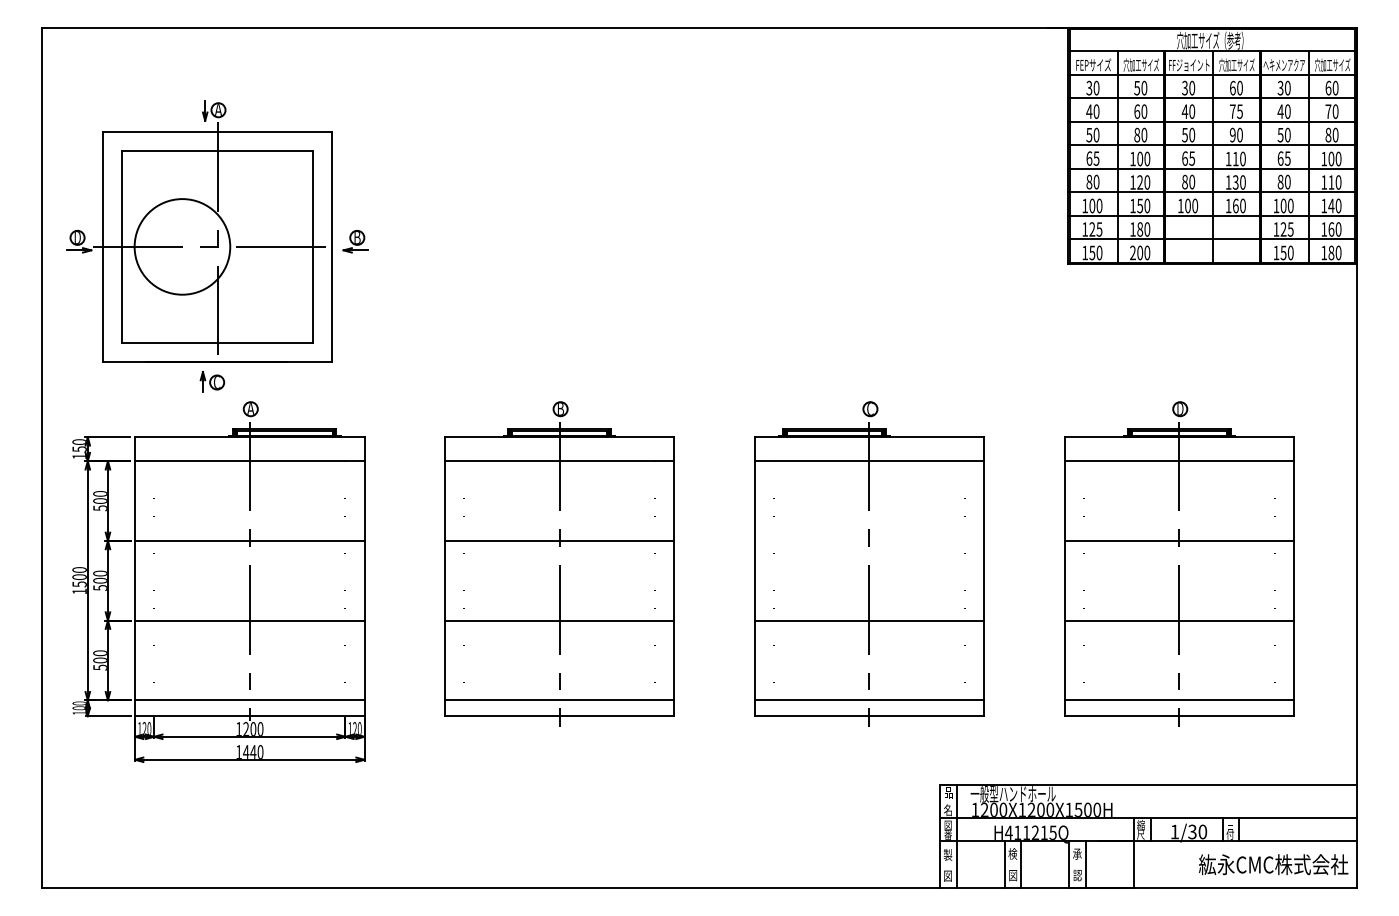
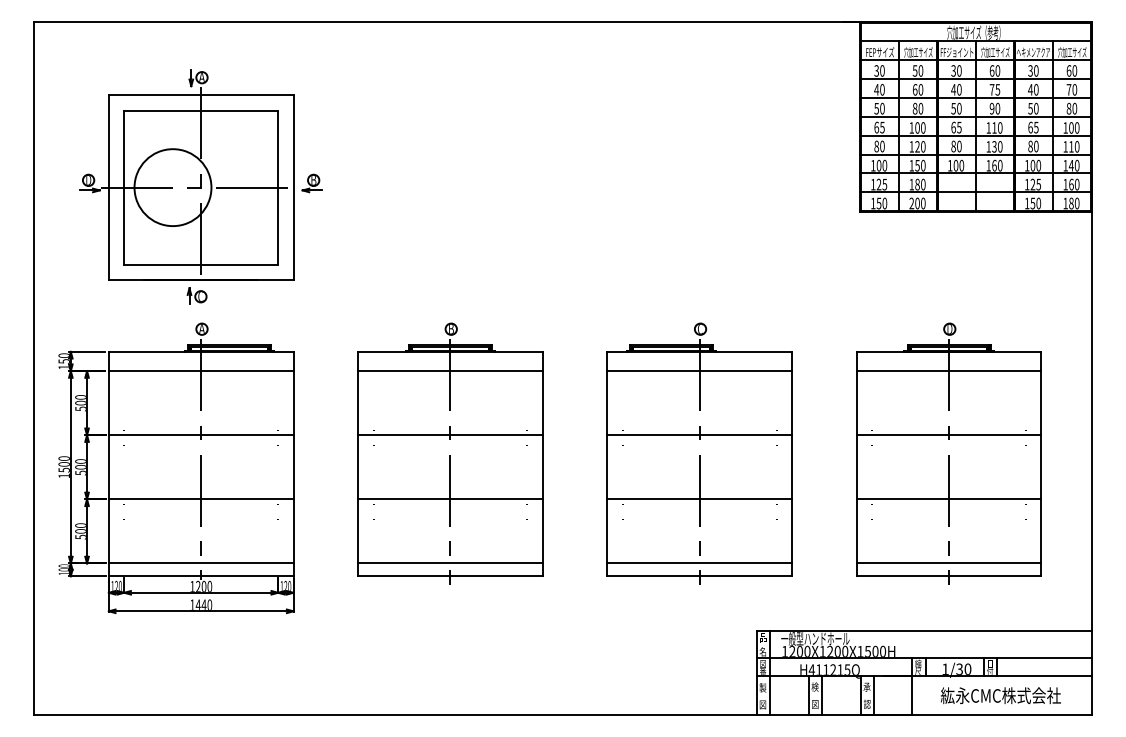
part: (216, 245) -> (200, 186), moved
line: (869, 541) -> (699, 435), added
text: (1273, 864) -> (1000, 695), moved

